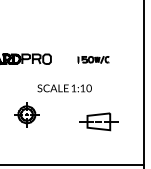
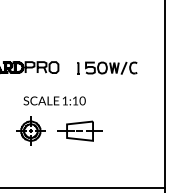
part: (93, 59) -> (107, 67), size x1.67
text: (64, 88) -> (54, 101), moved
part: (98, 121) -> (79, 130), moved

